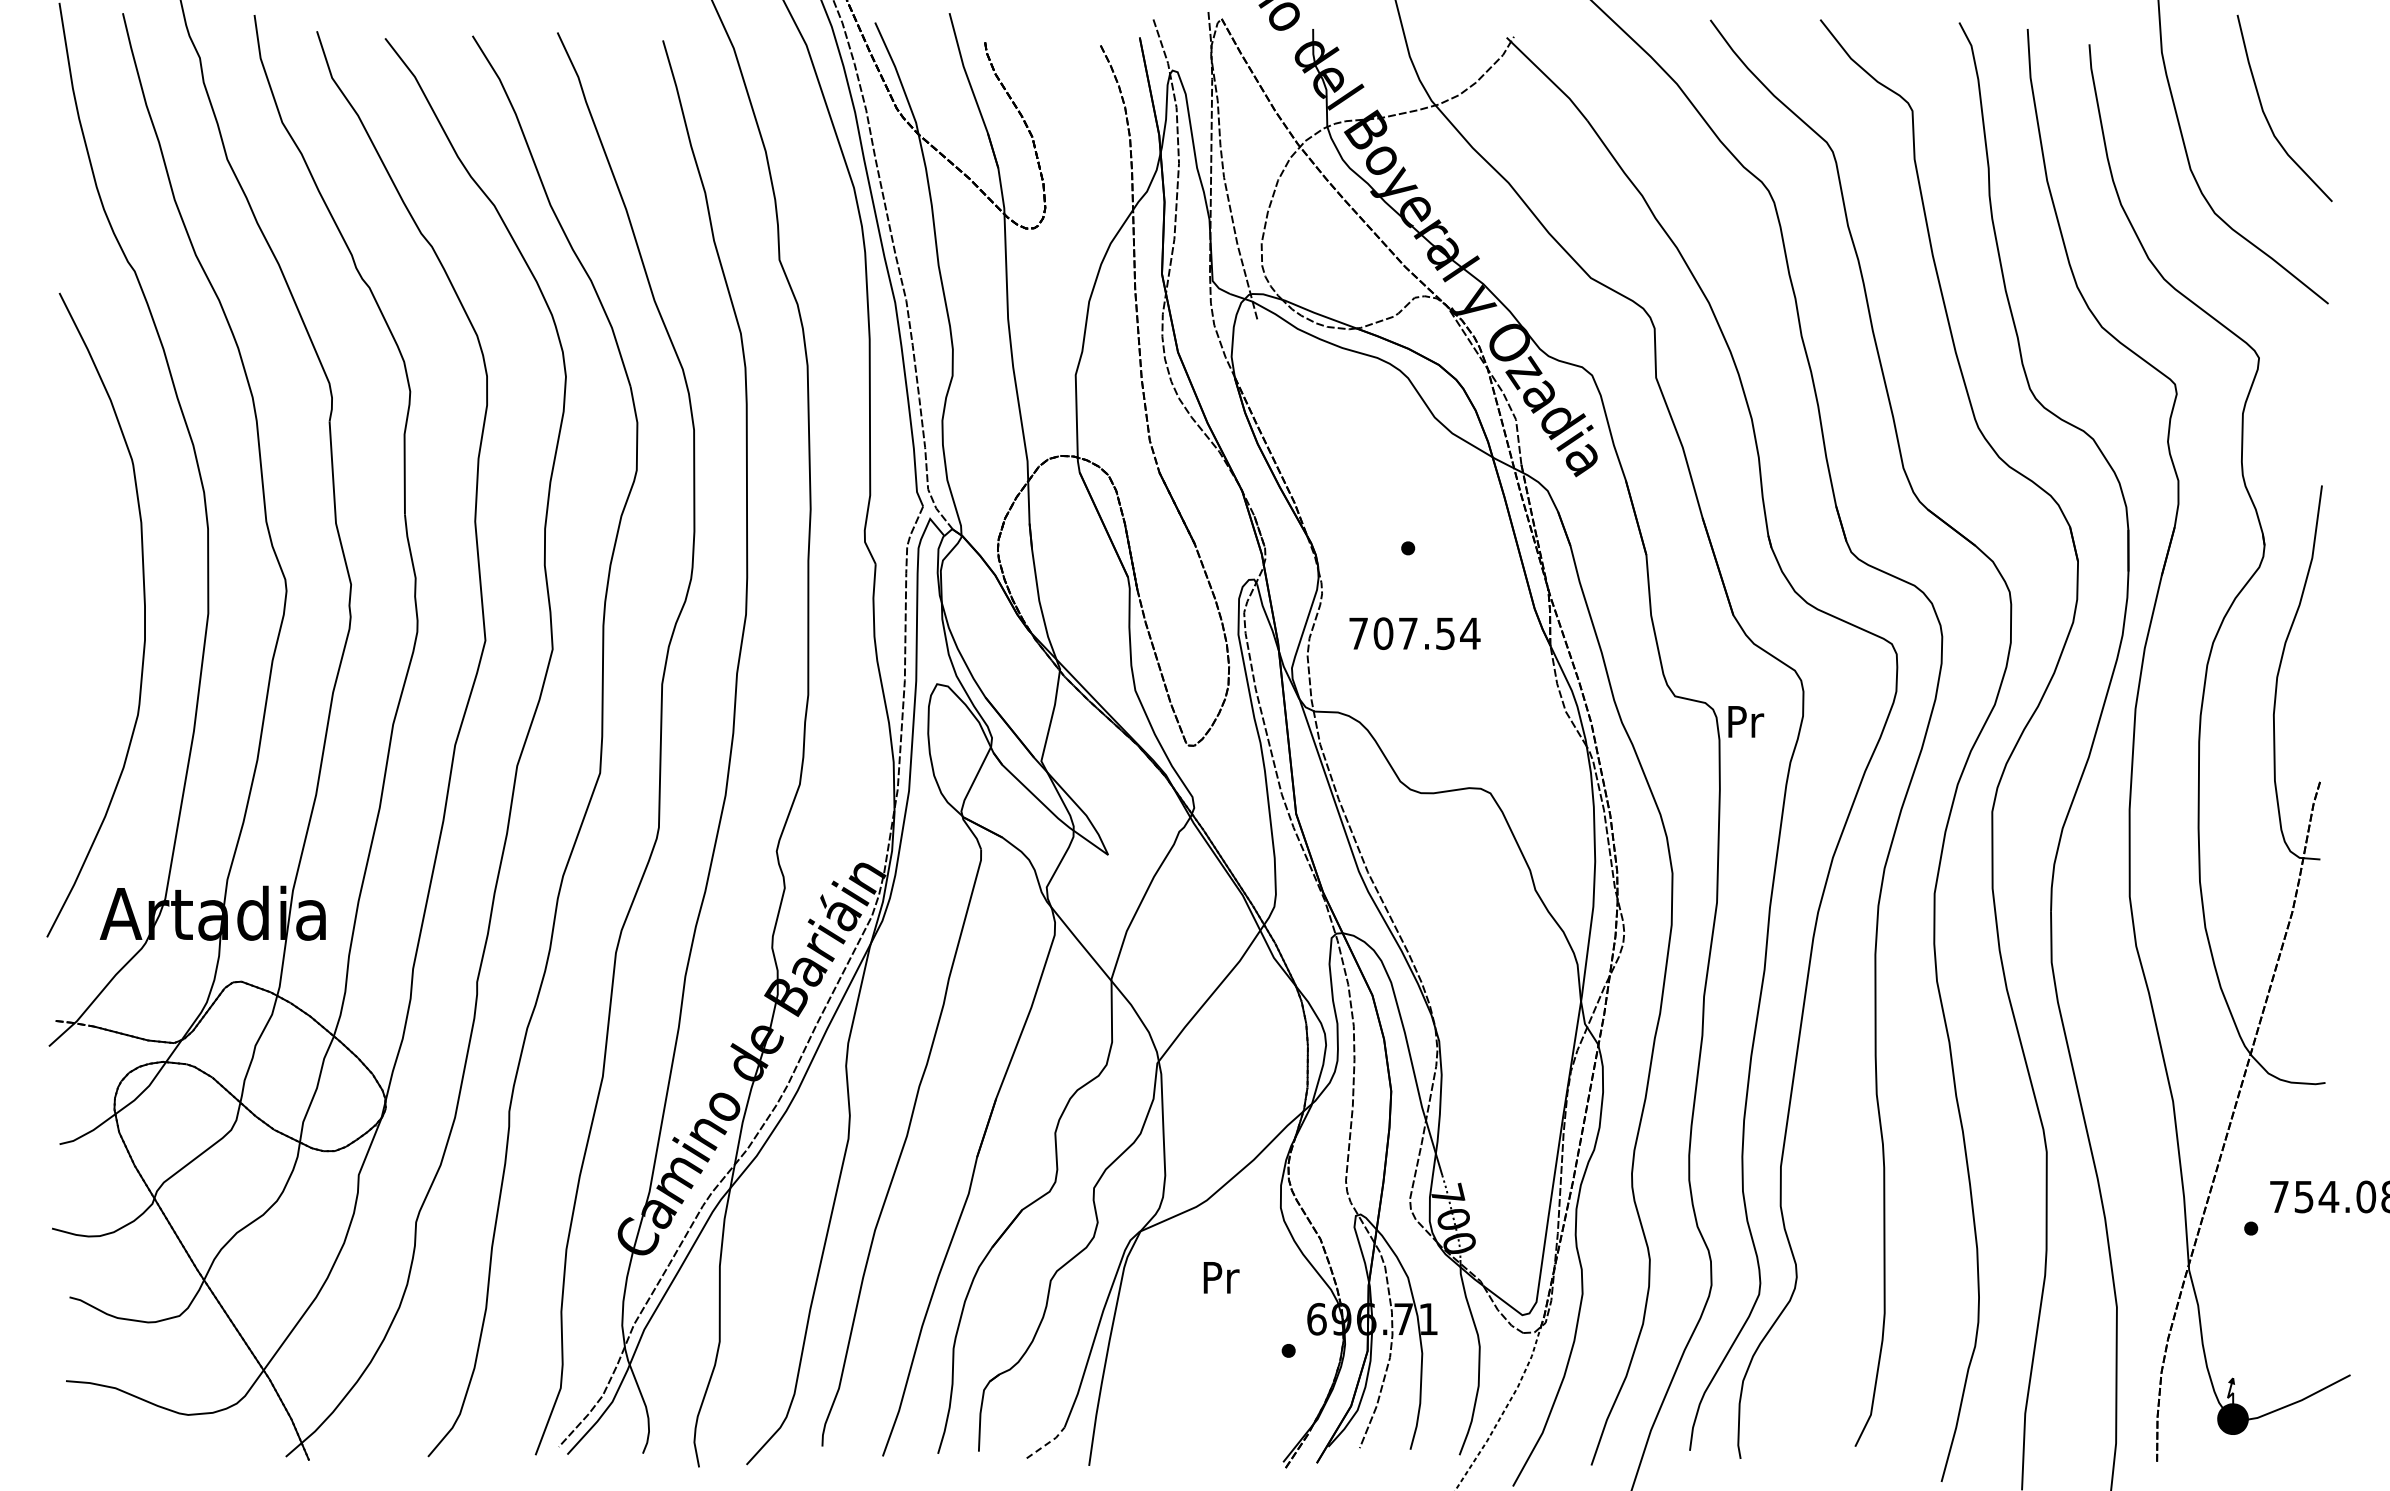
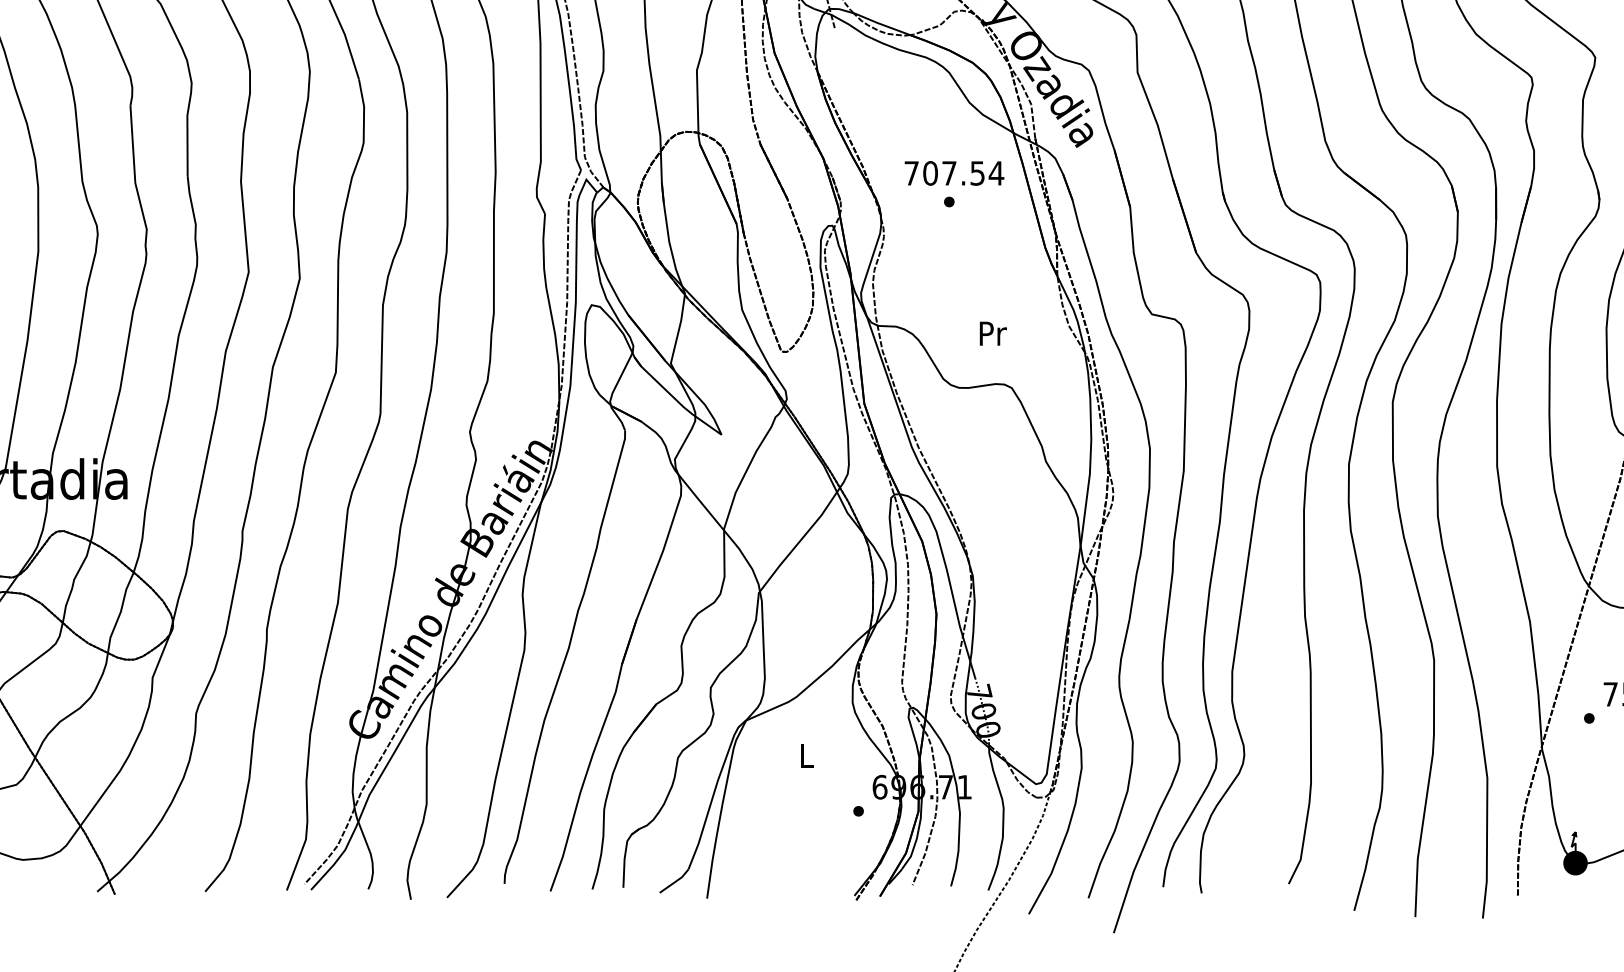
text: (1414, 633) -> (954, 173), moved
text: (1746, 721) -> (993, 333), moved
text: (1221, 1277) -> (807, 755), Pr -> L
line: (1047, 1443) -> (675, 881), dashed -> solid

